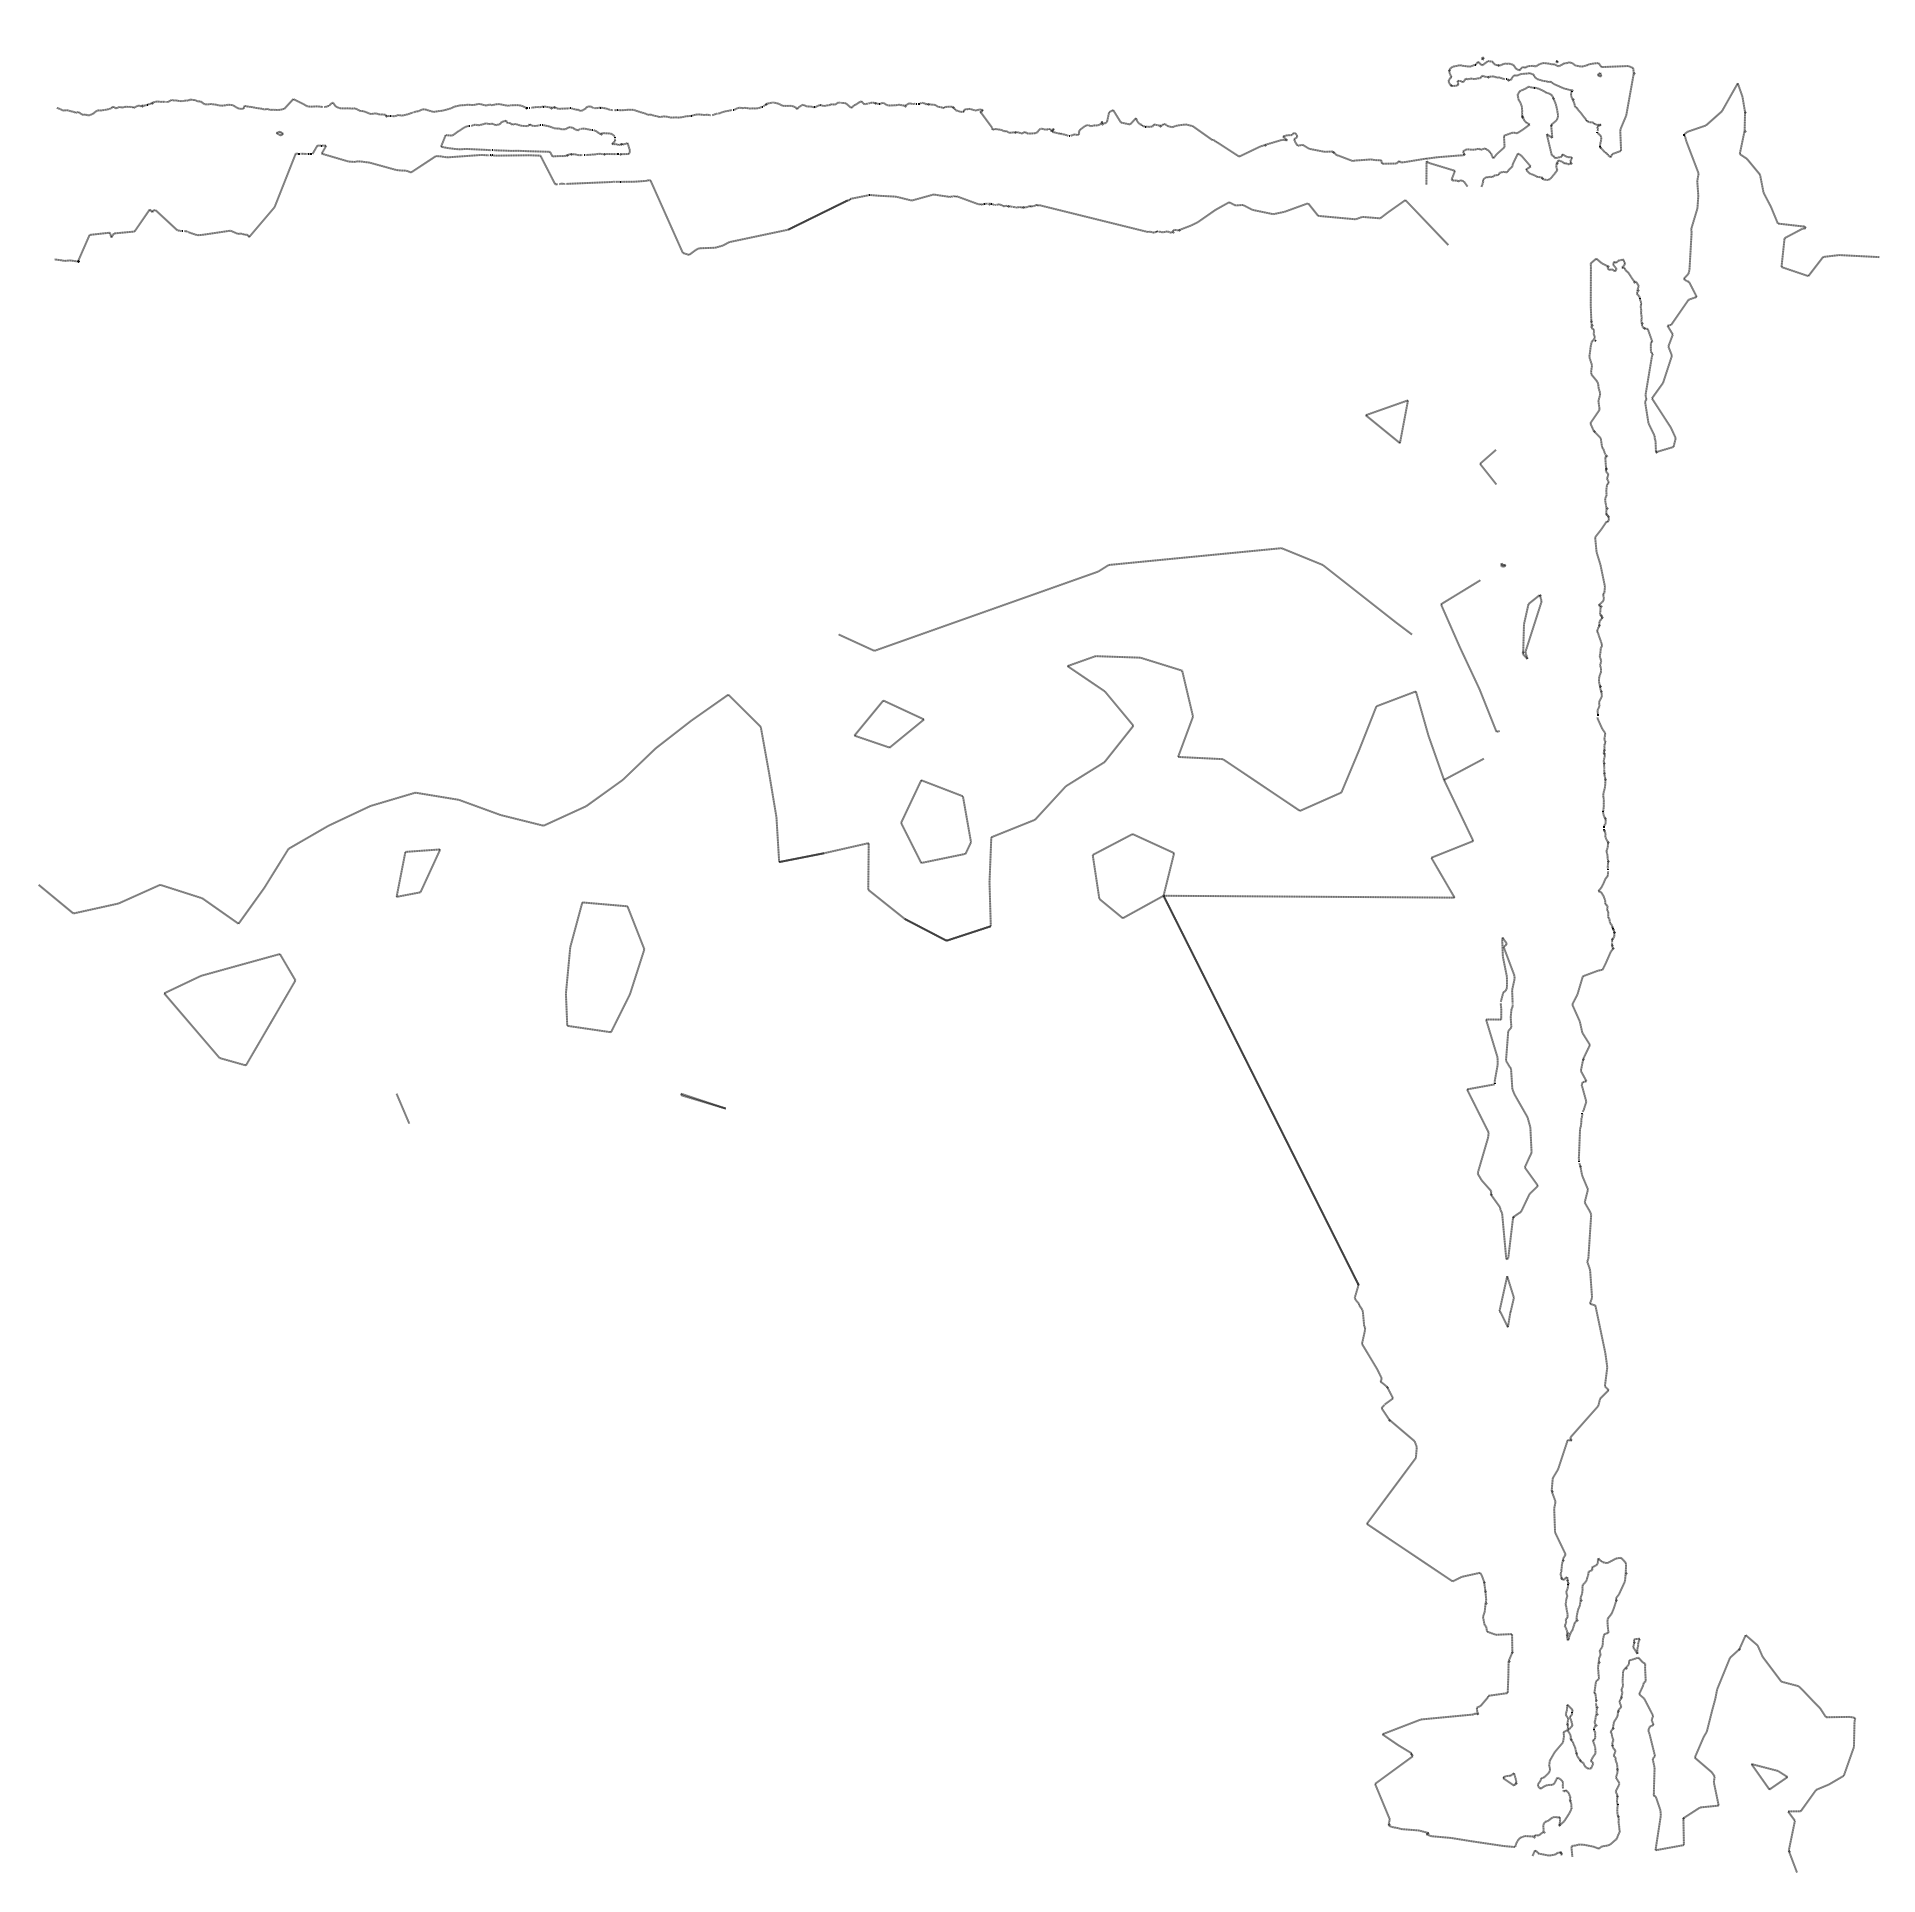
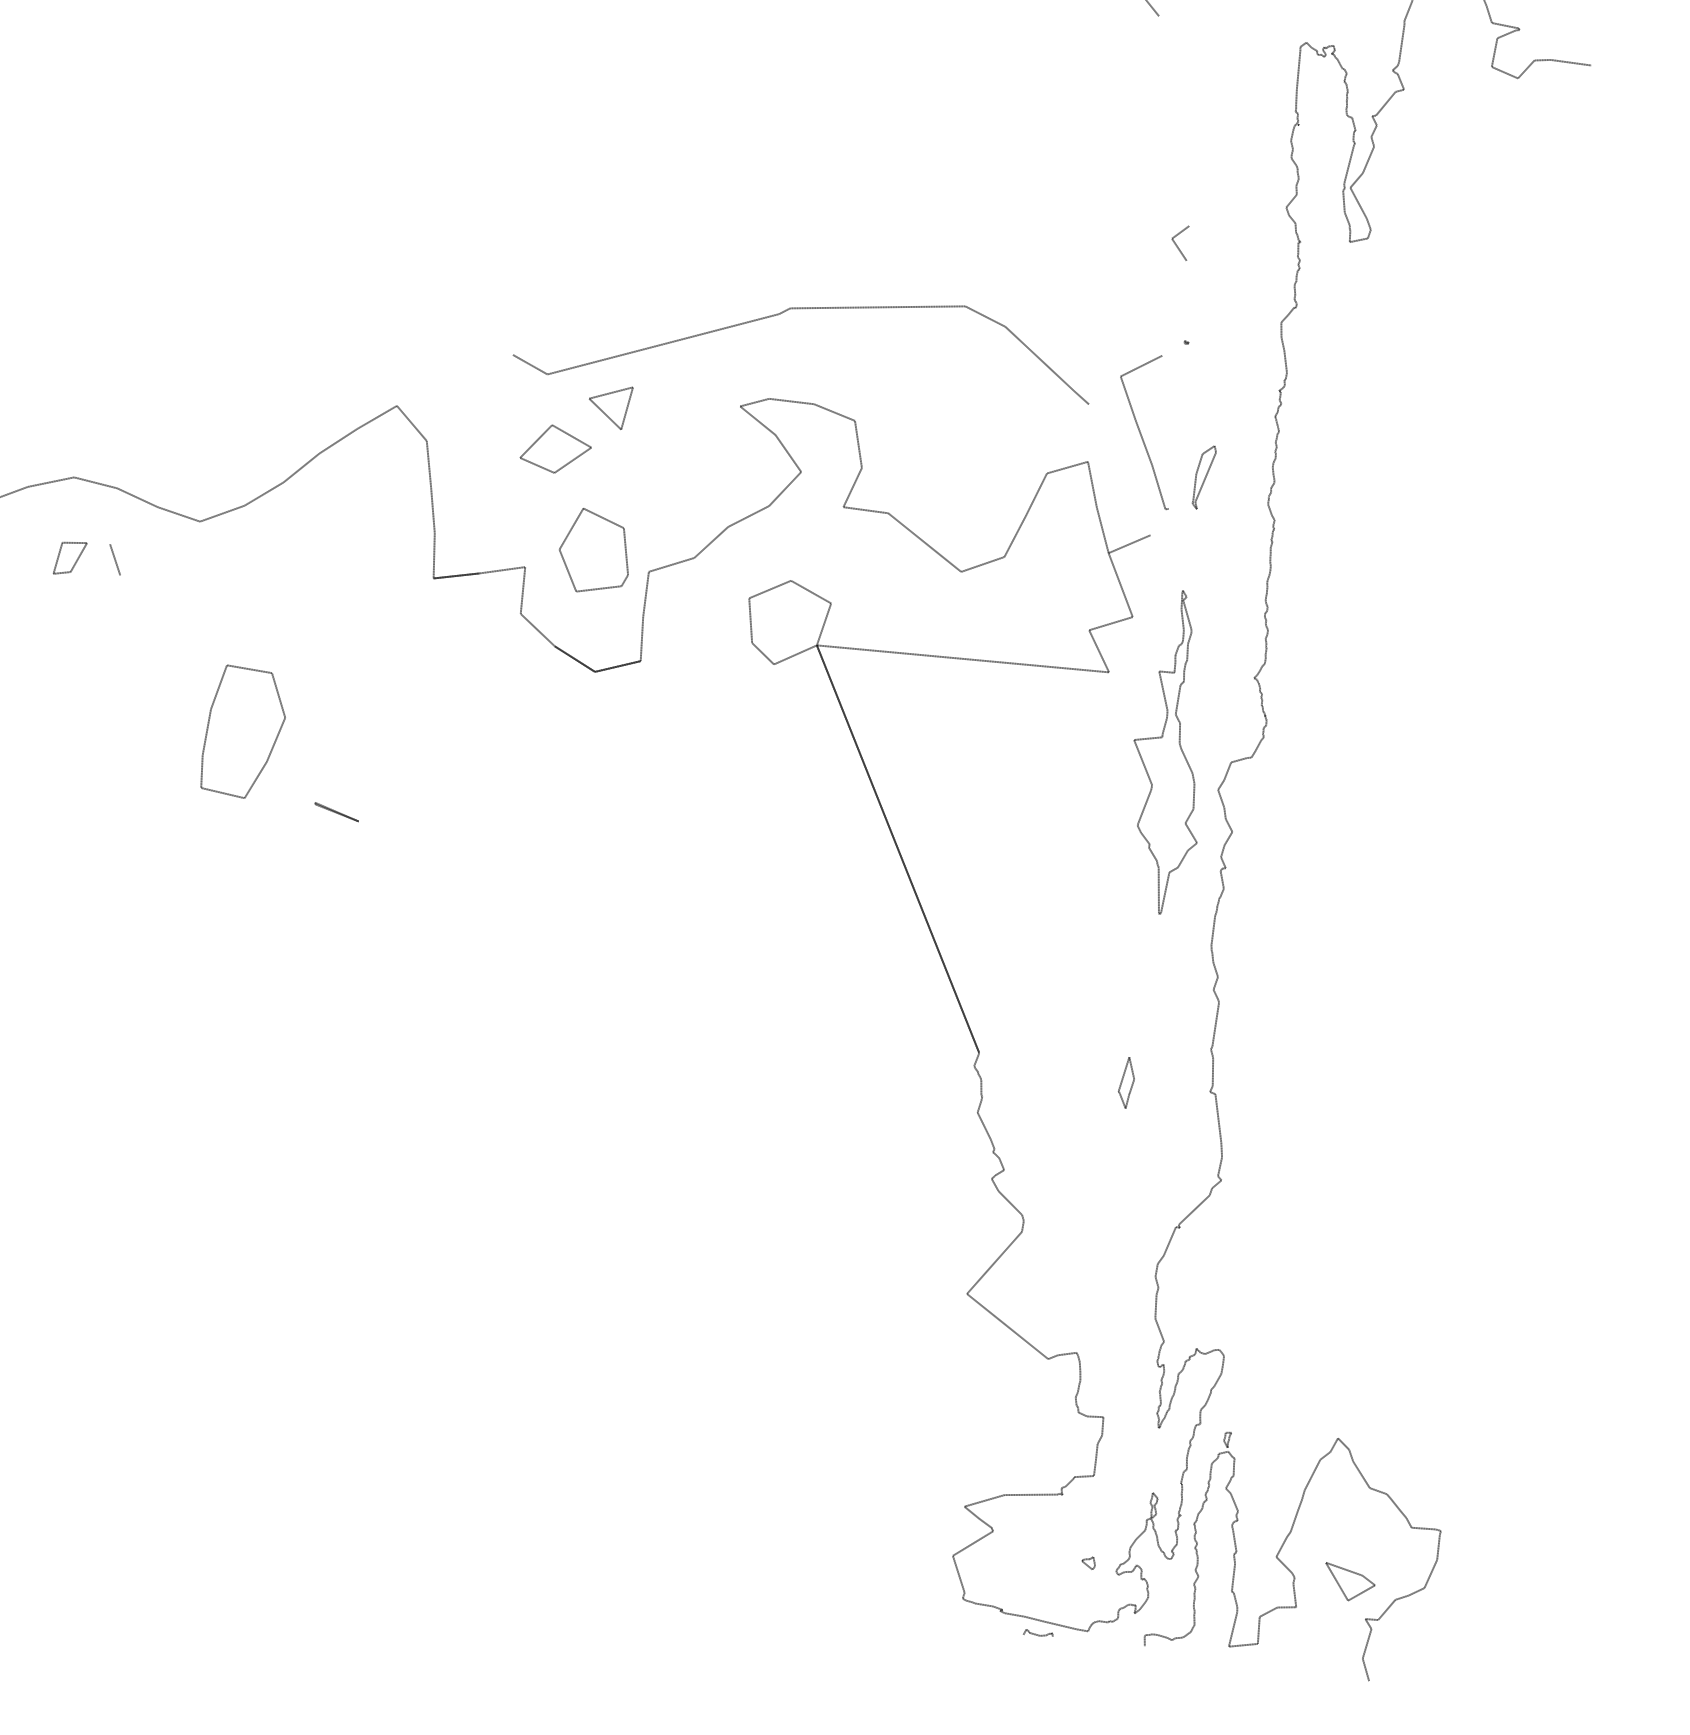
part: (1386, 421) -> (609, 406), moved
part: (1532, 626) -> (1204, 476), moved
part: (418, 872) -> (70, 557), size x0.7
part: (604, 966) -> (243, 731), moved
part: (1512, 1092) -> (1179, 747), moved
line: (402, 1108) -> (114, 559), moved
part: (1769, 1776) -> (1349, 1582), size x1.4
curve: (1547, 1854) -> (1038, 1634), moved

